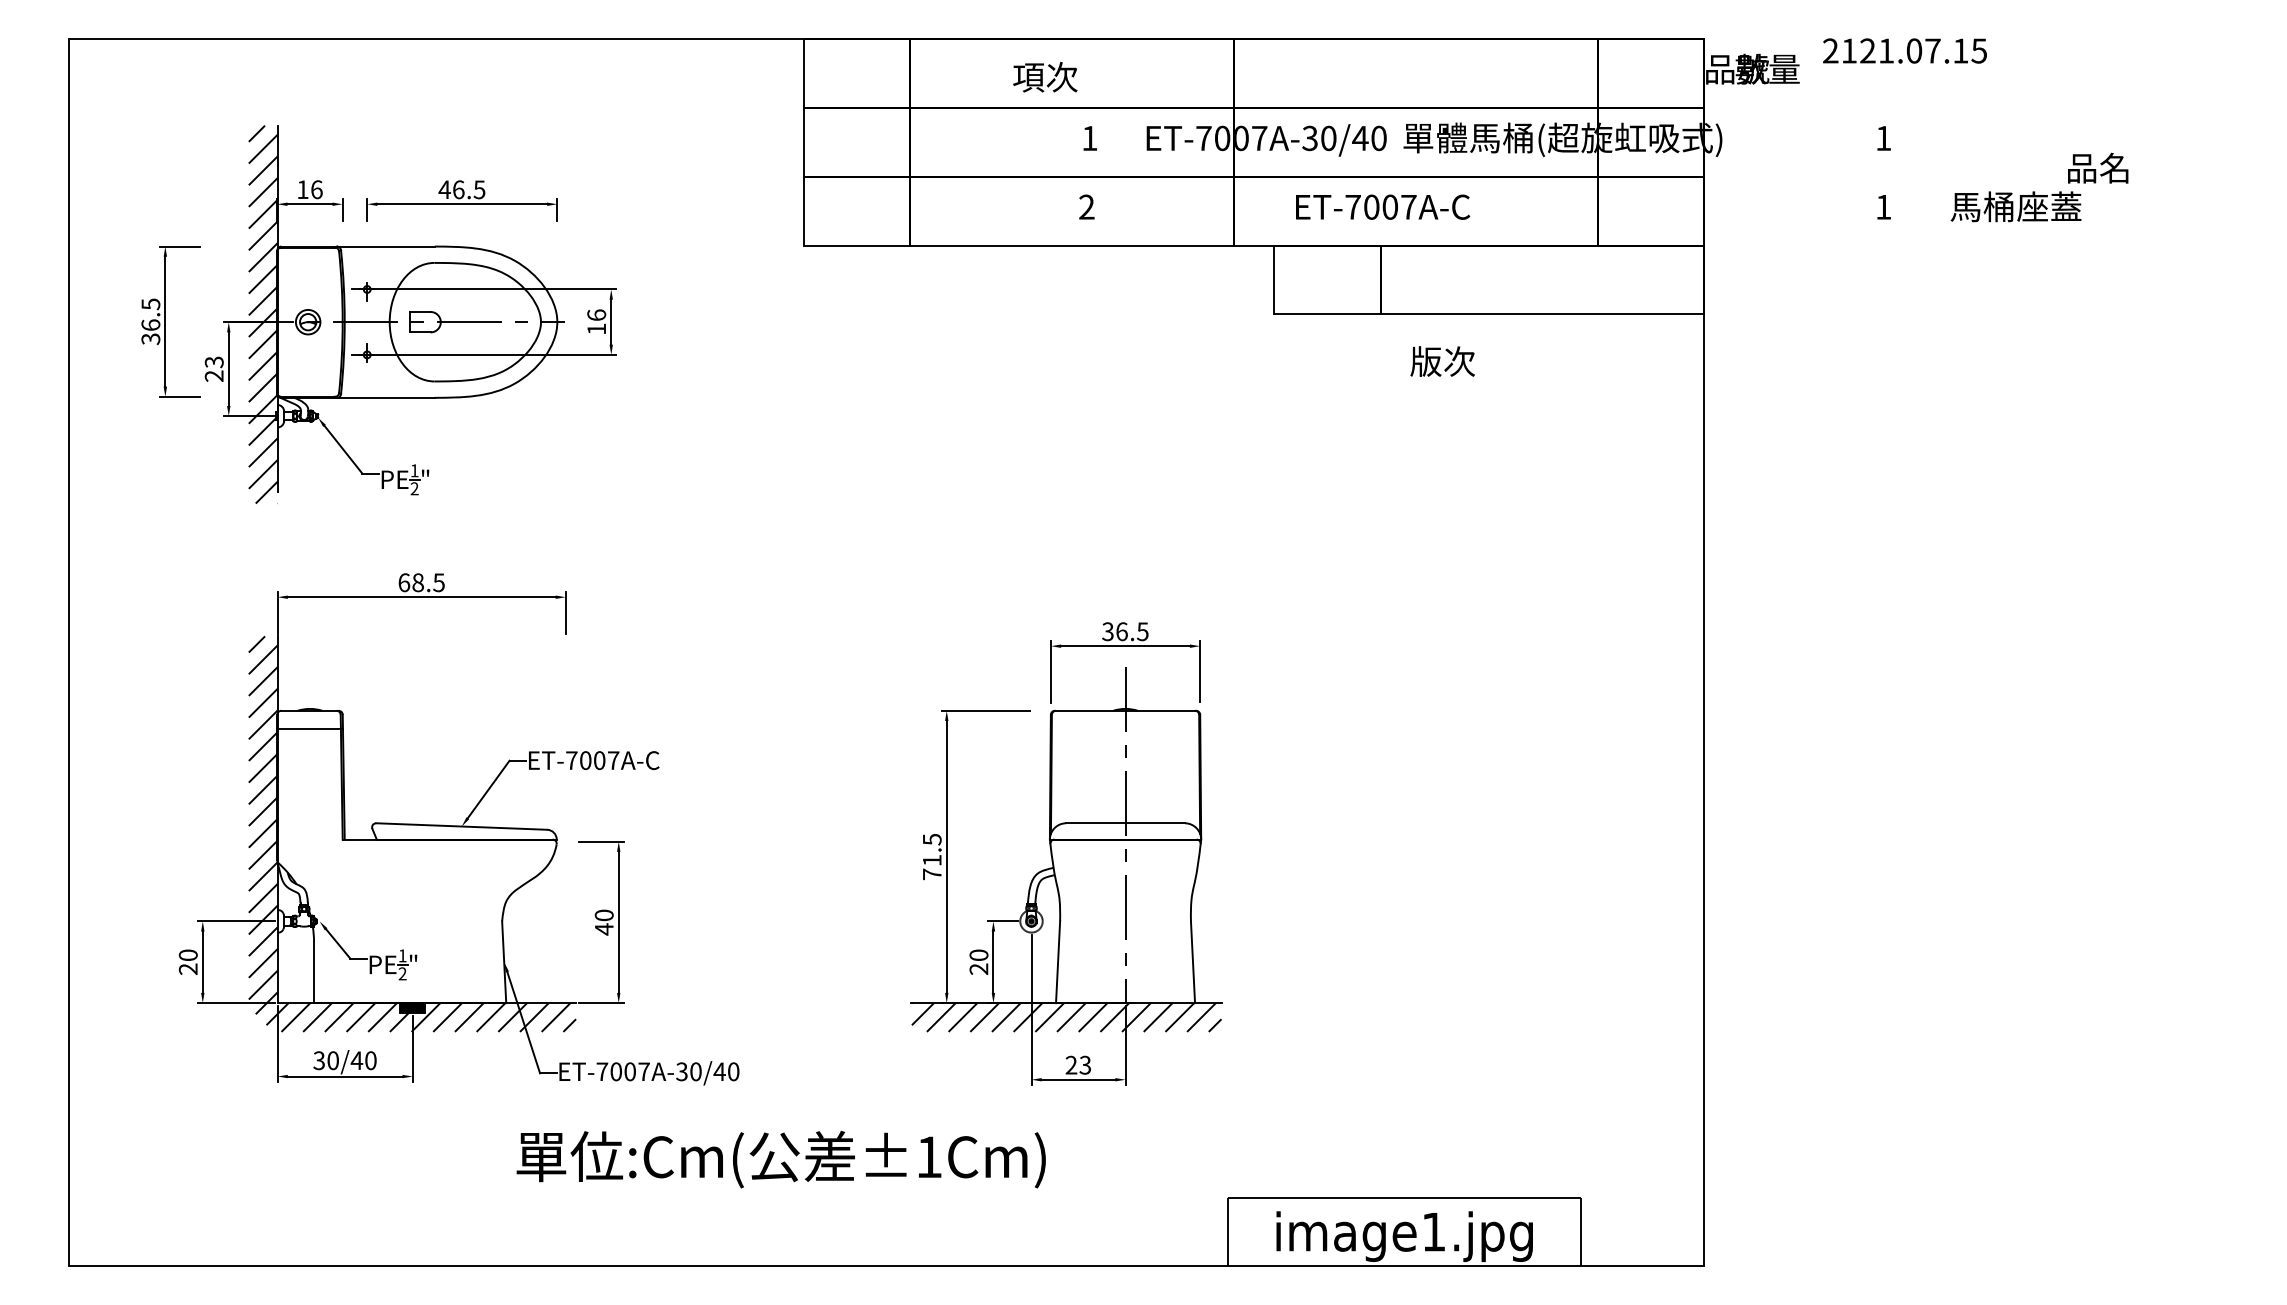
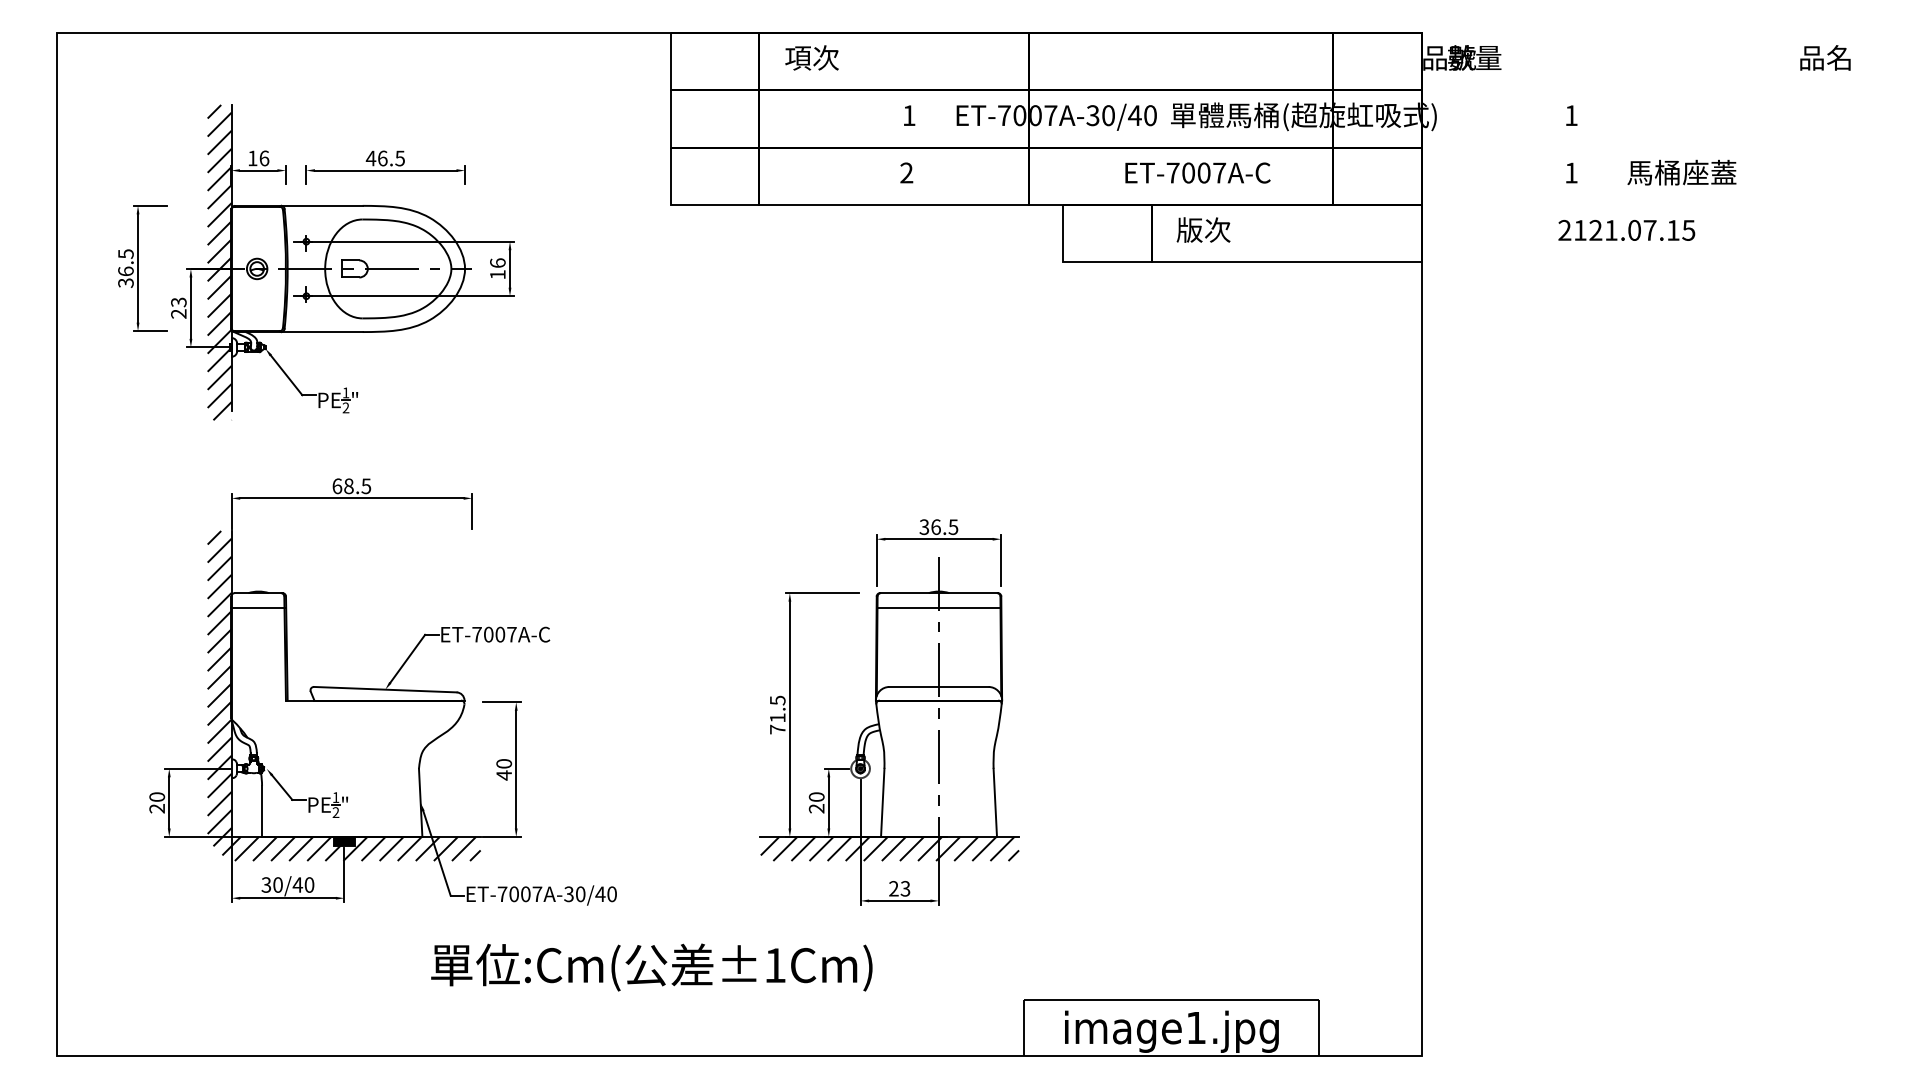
text: (1904, 50) -> (1626, 230), moved
text: (1045, 77) -> (812, 58), moved
text: (2098, 167) -> (1825, 57), moved
text: (1383, 206) -> (1198, 172), moved
text: (1442, 361) -> (1203, 230), moved
line: (1125, 729) -> (938, 608), added

